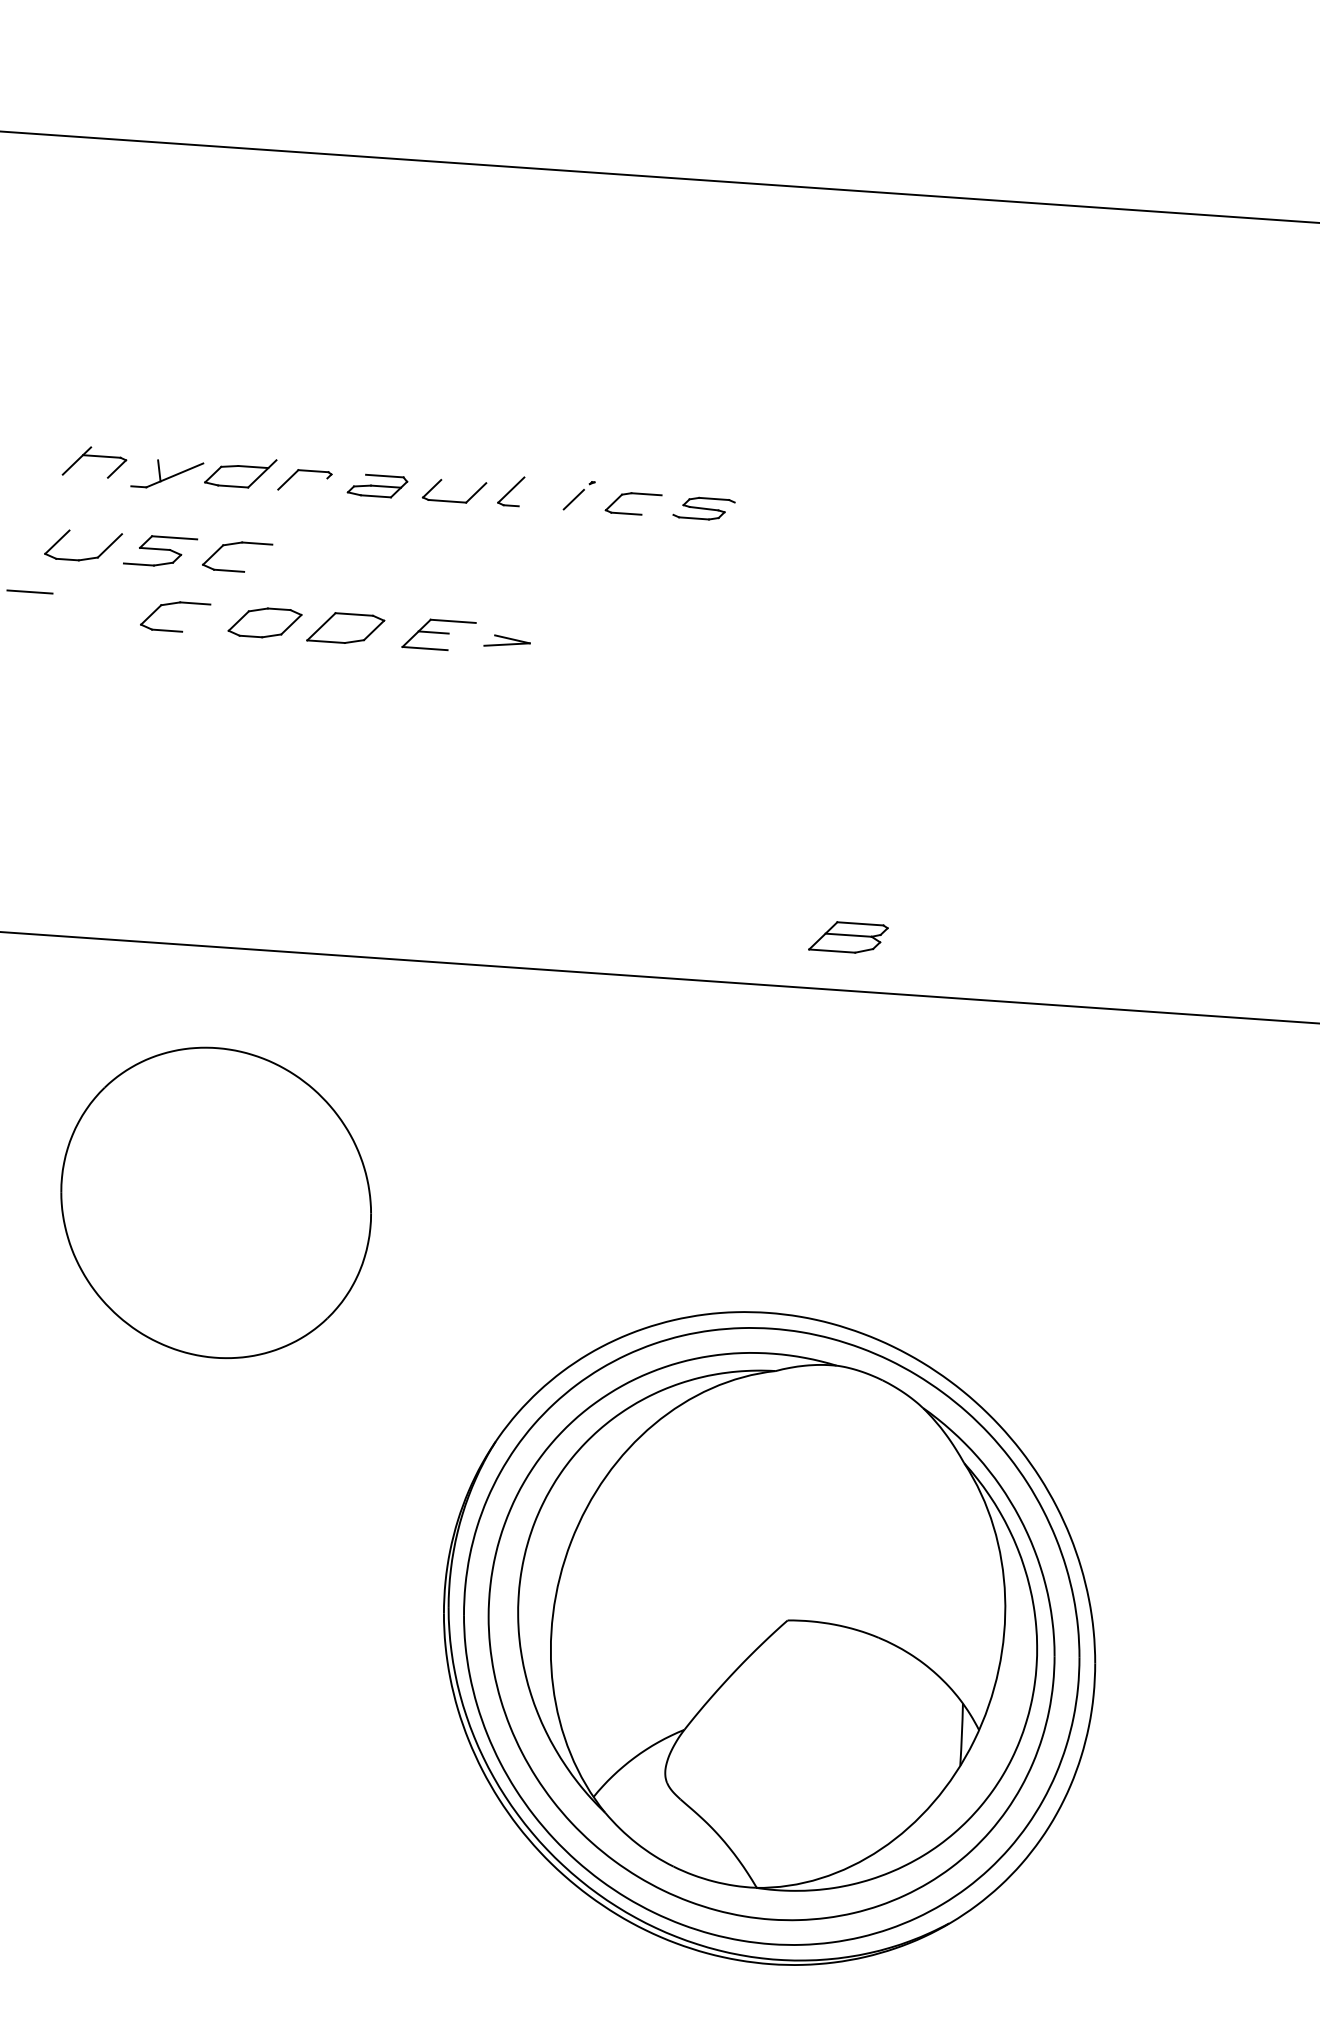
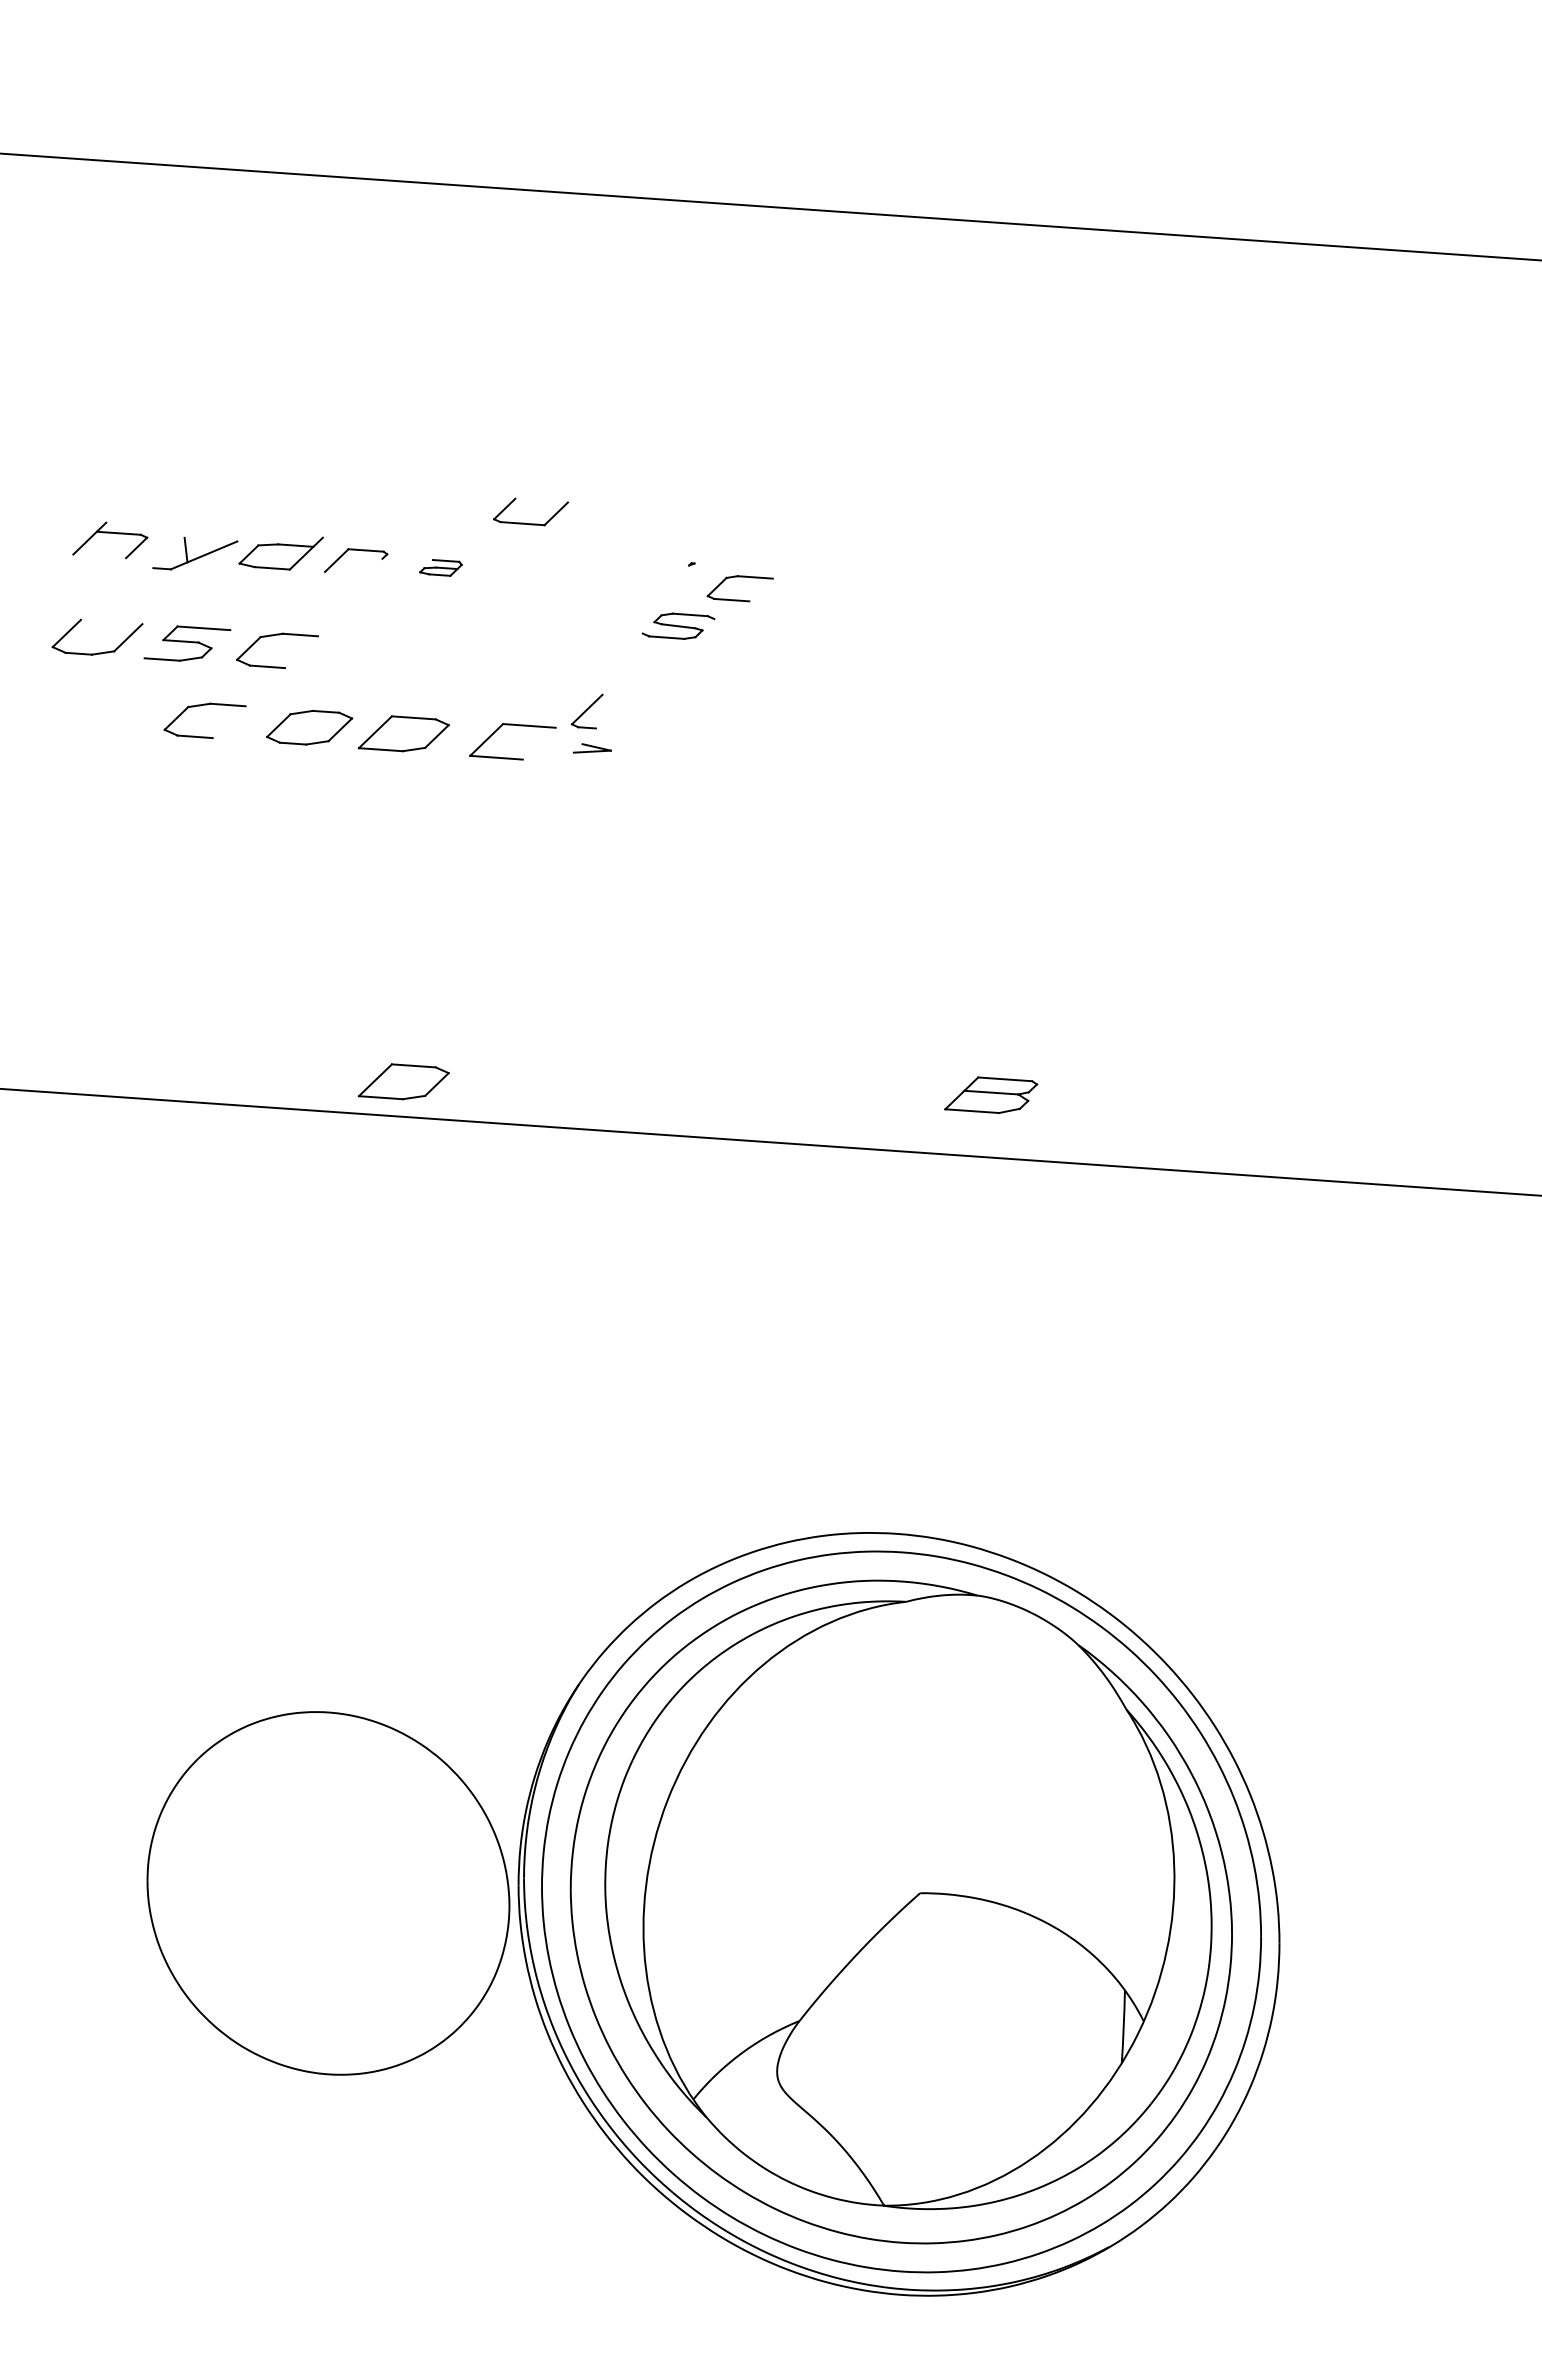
part: (377, 485) -> (440, 567), size x0.6
part: (510, 491) -> (586, 711), moved
line: (573, 499) -> (670, 583), removed
part: (454, 501) -> (530, 523), moved
part: (704, 508) -> (678, 625), moved
line: (29, 591) -> (34, 691), removed
line: (433, 632) -> (506, 738), removed
part: (507, 640) -> (592, 748), size x0.7
part: (345, 925) -> (403, 1081), added
part: (216, 1203) -> (328, 1893), moved

